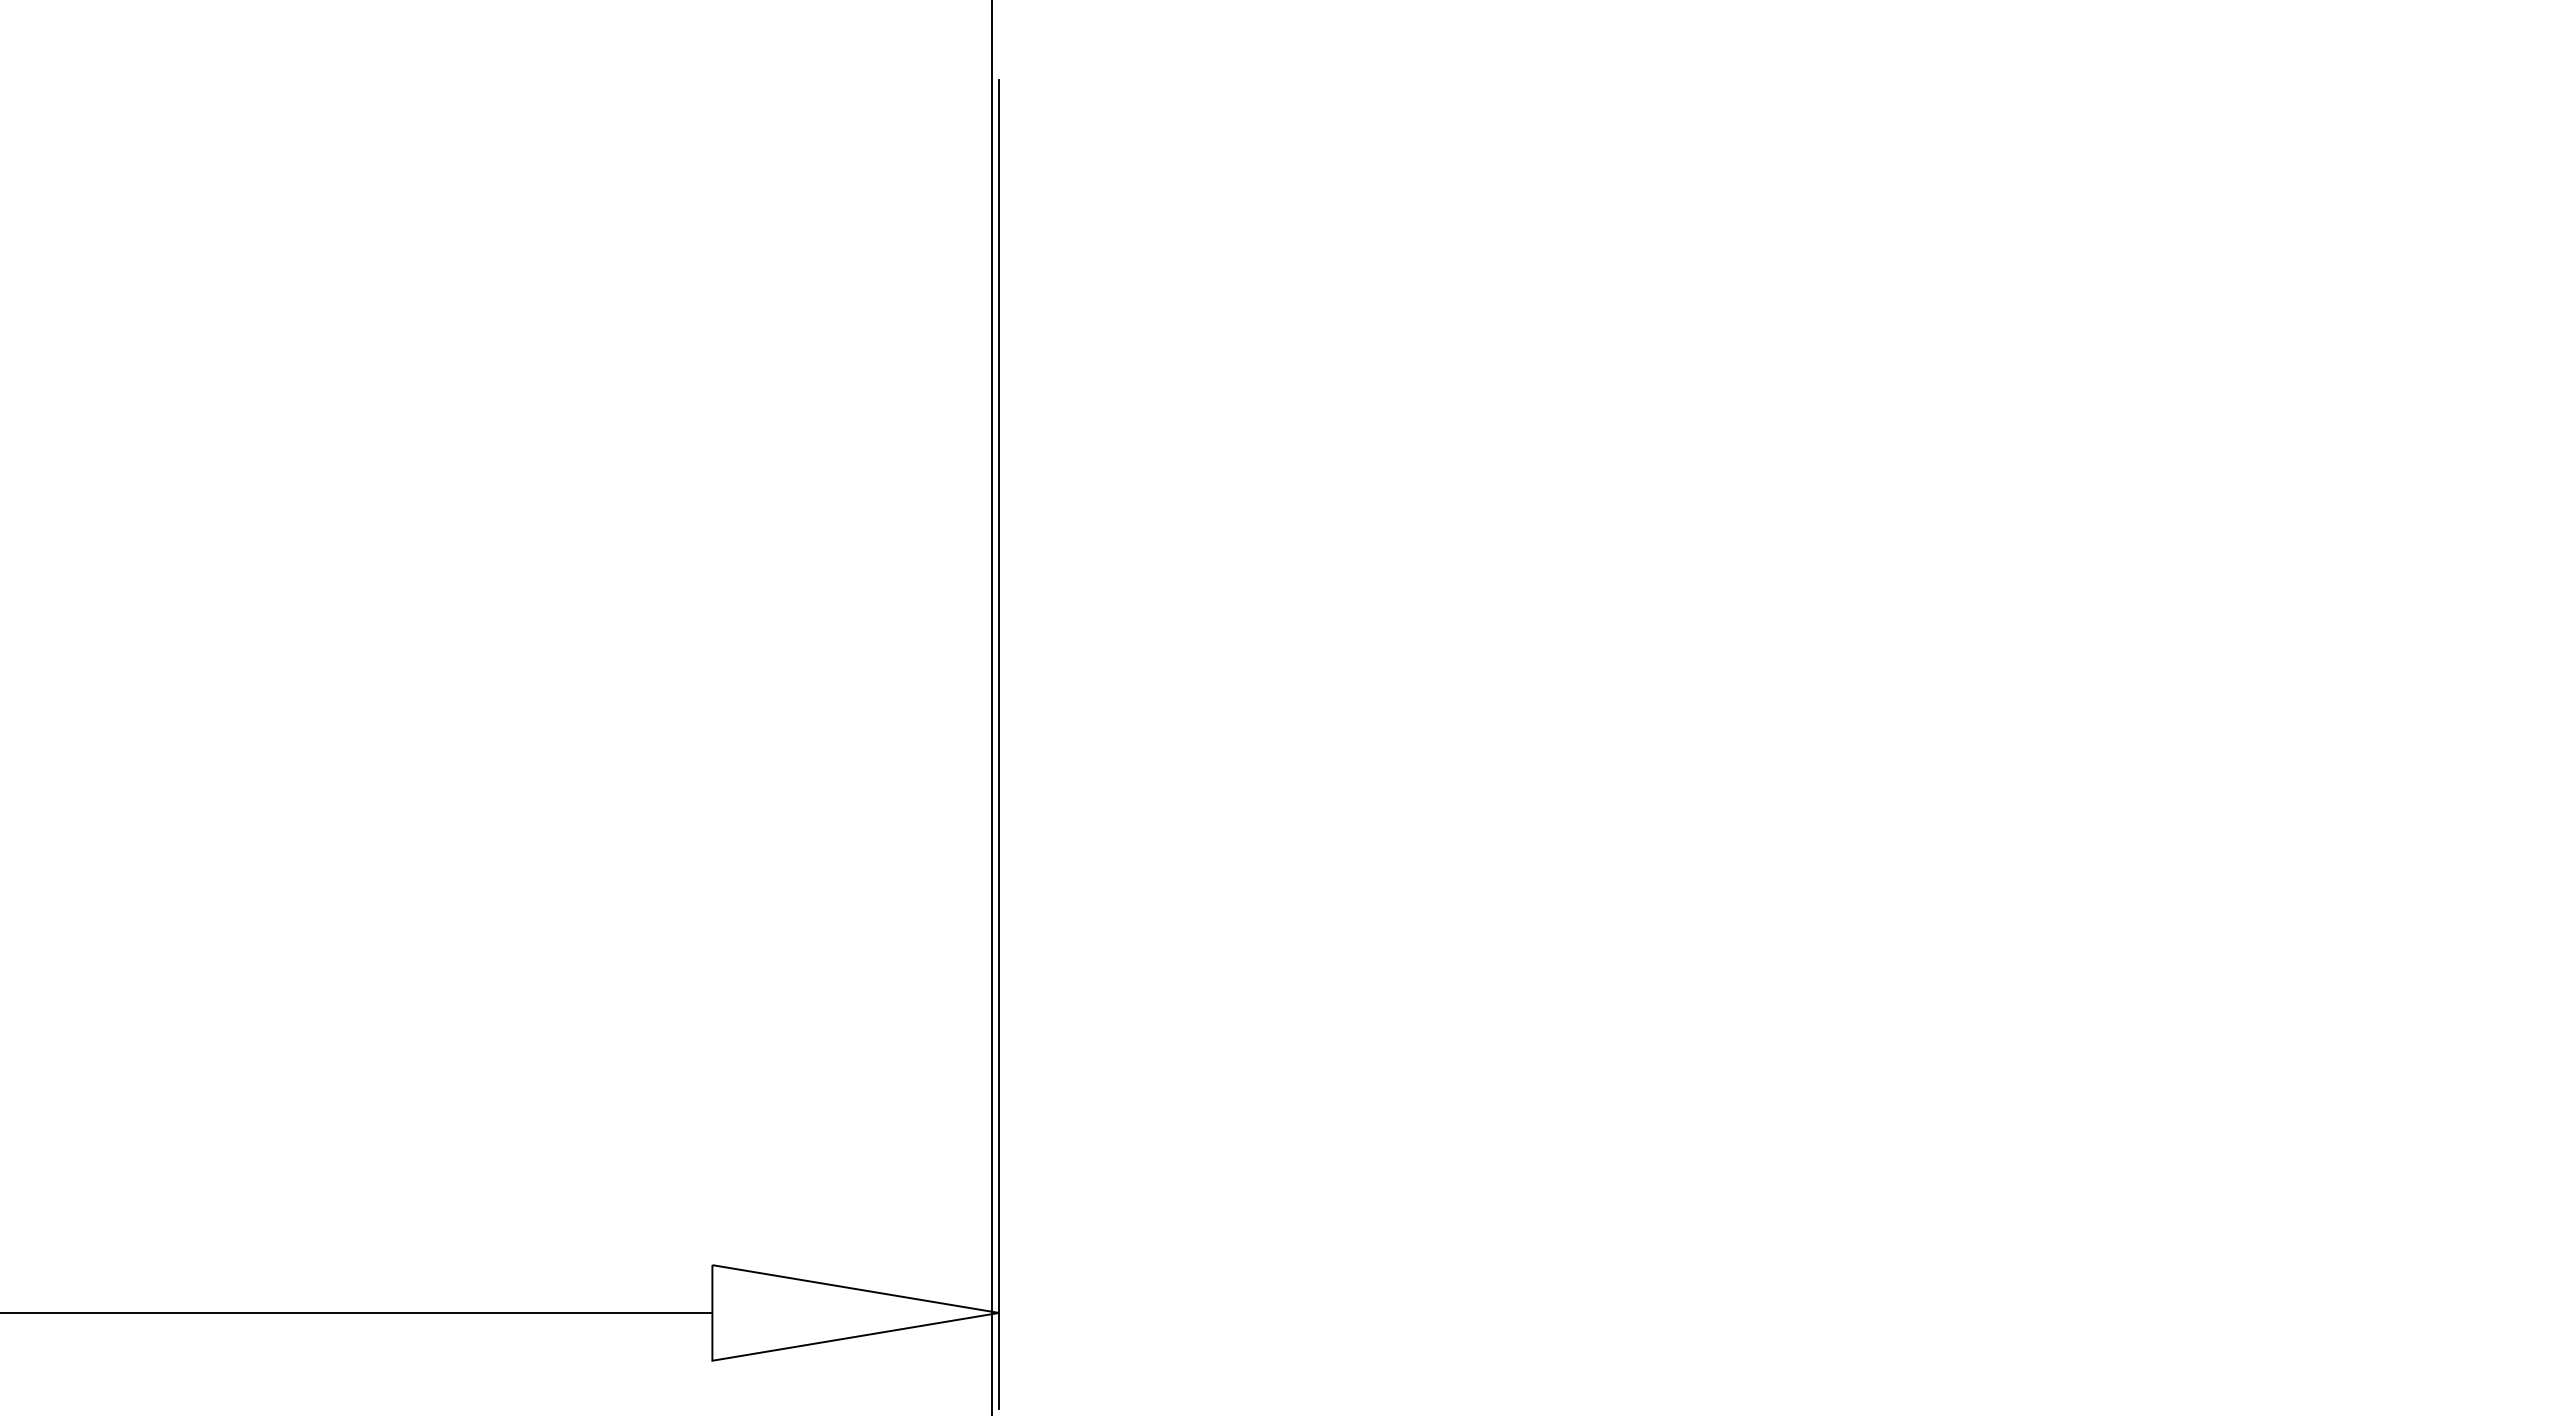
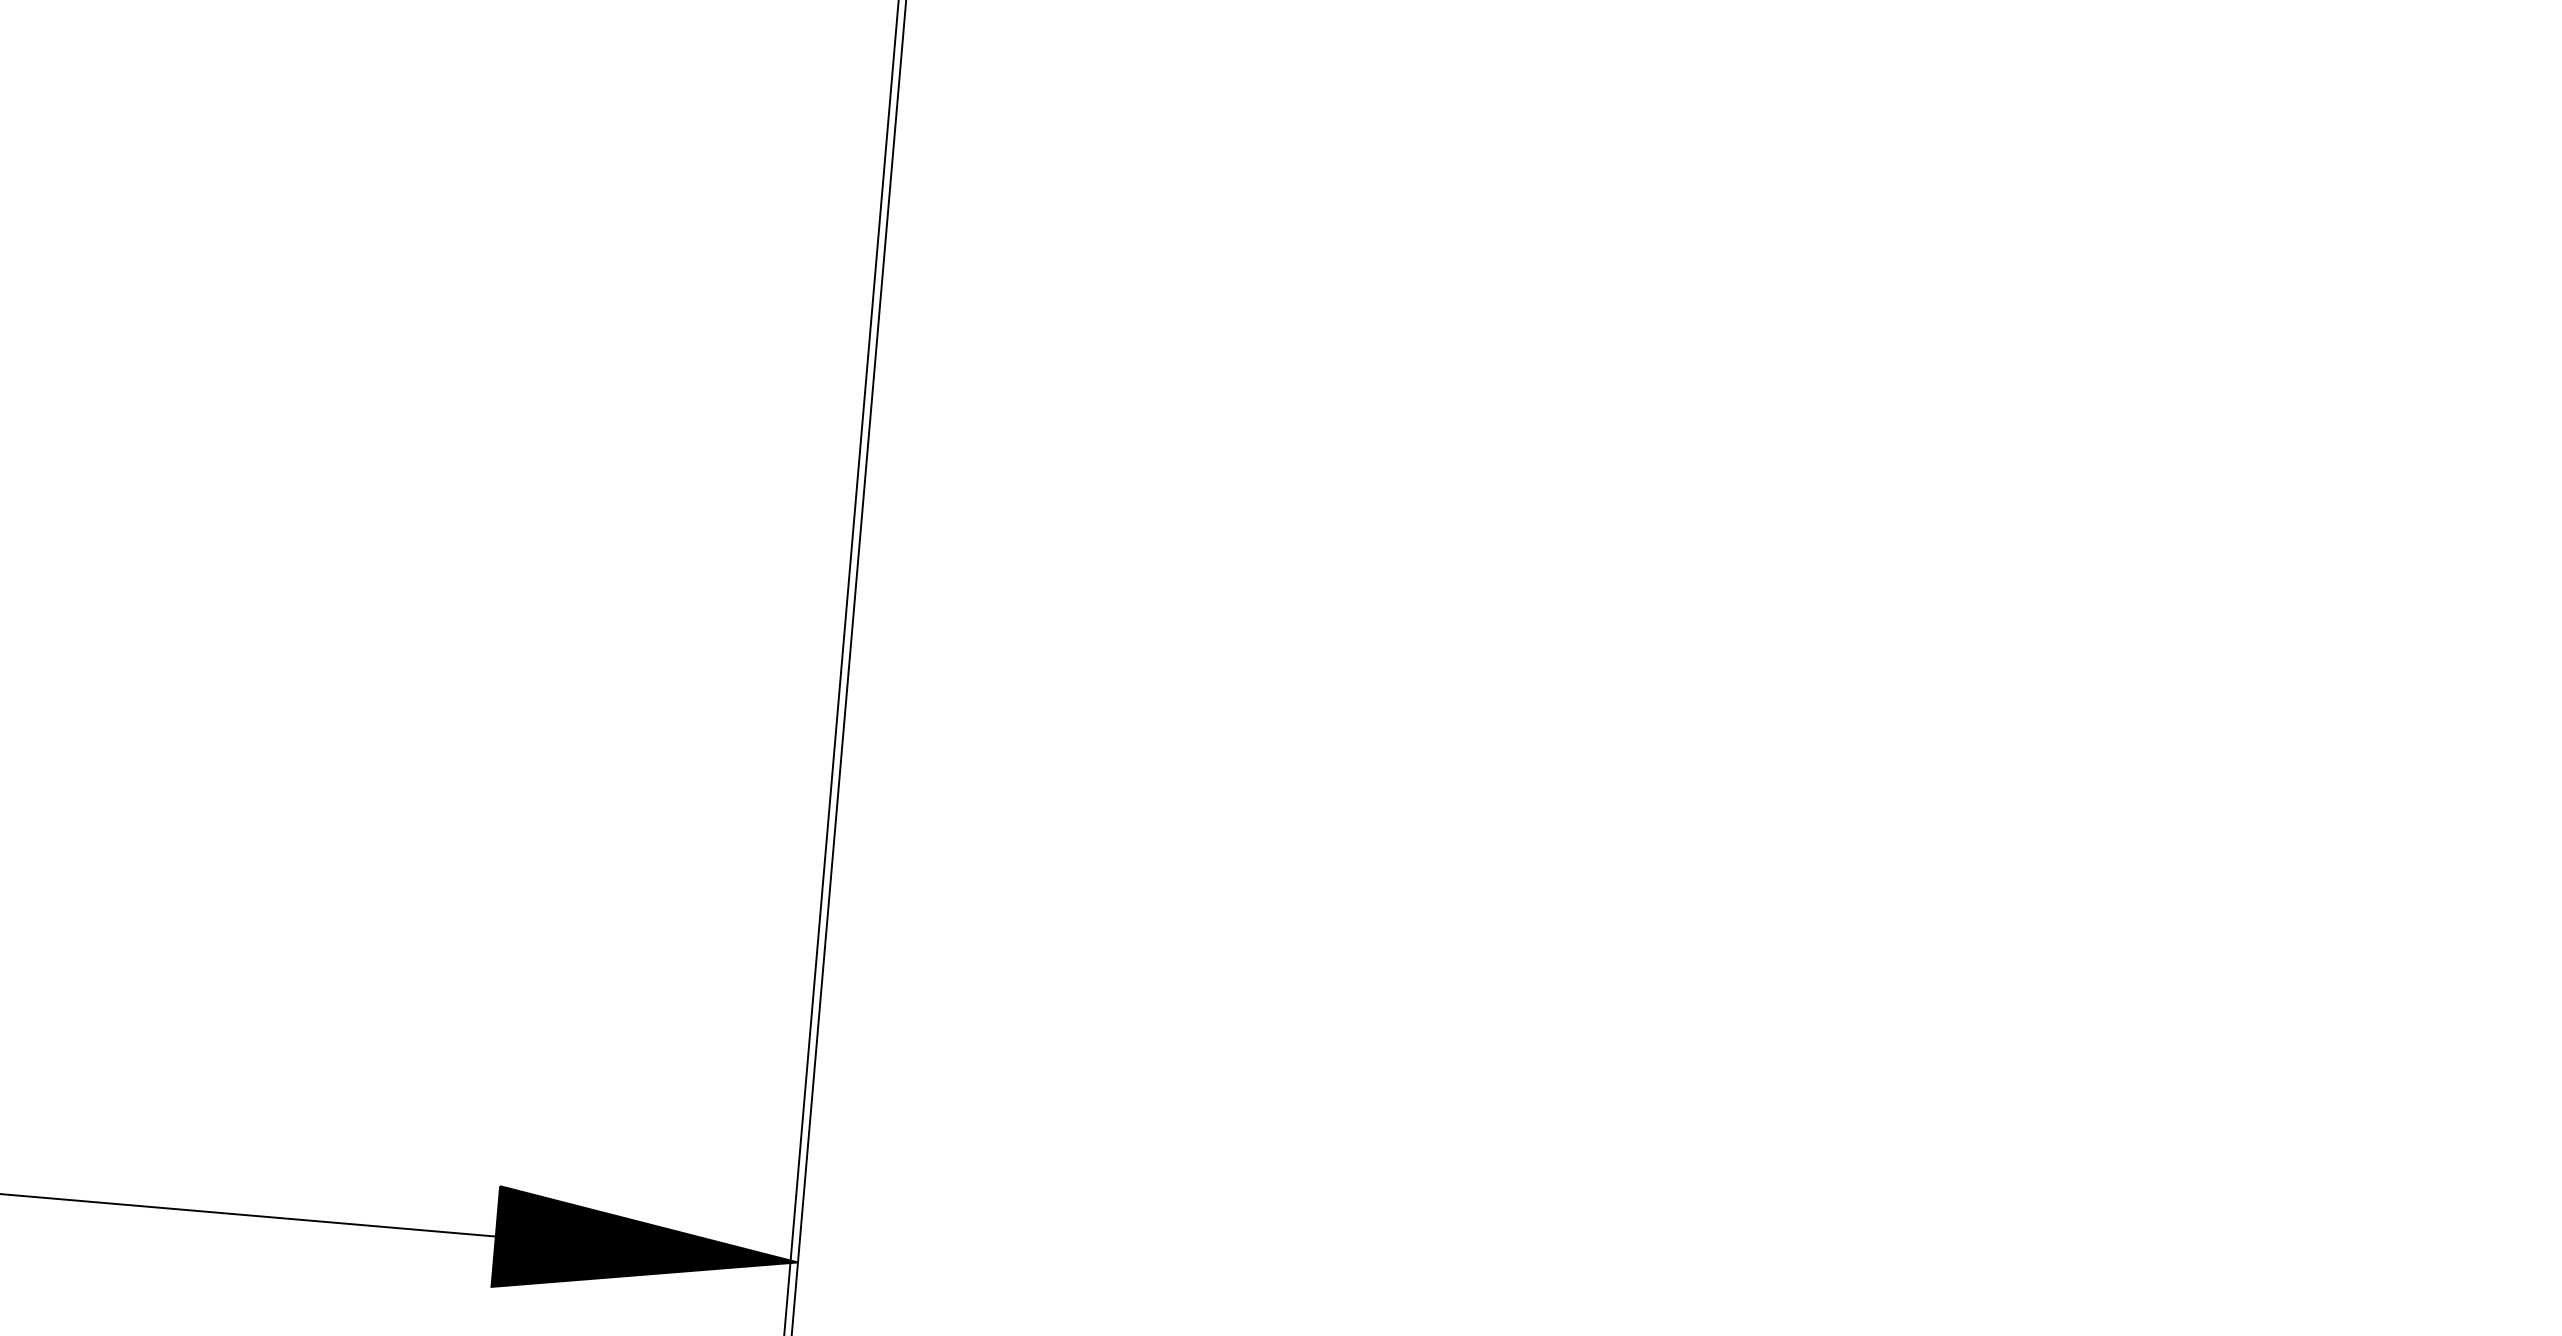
fill: (855, 1312) -> (646, 1249), added

